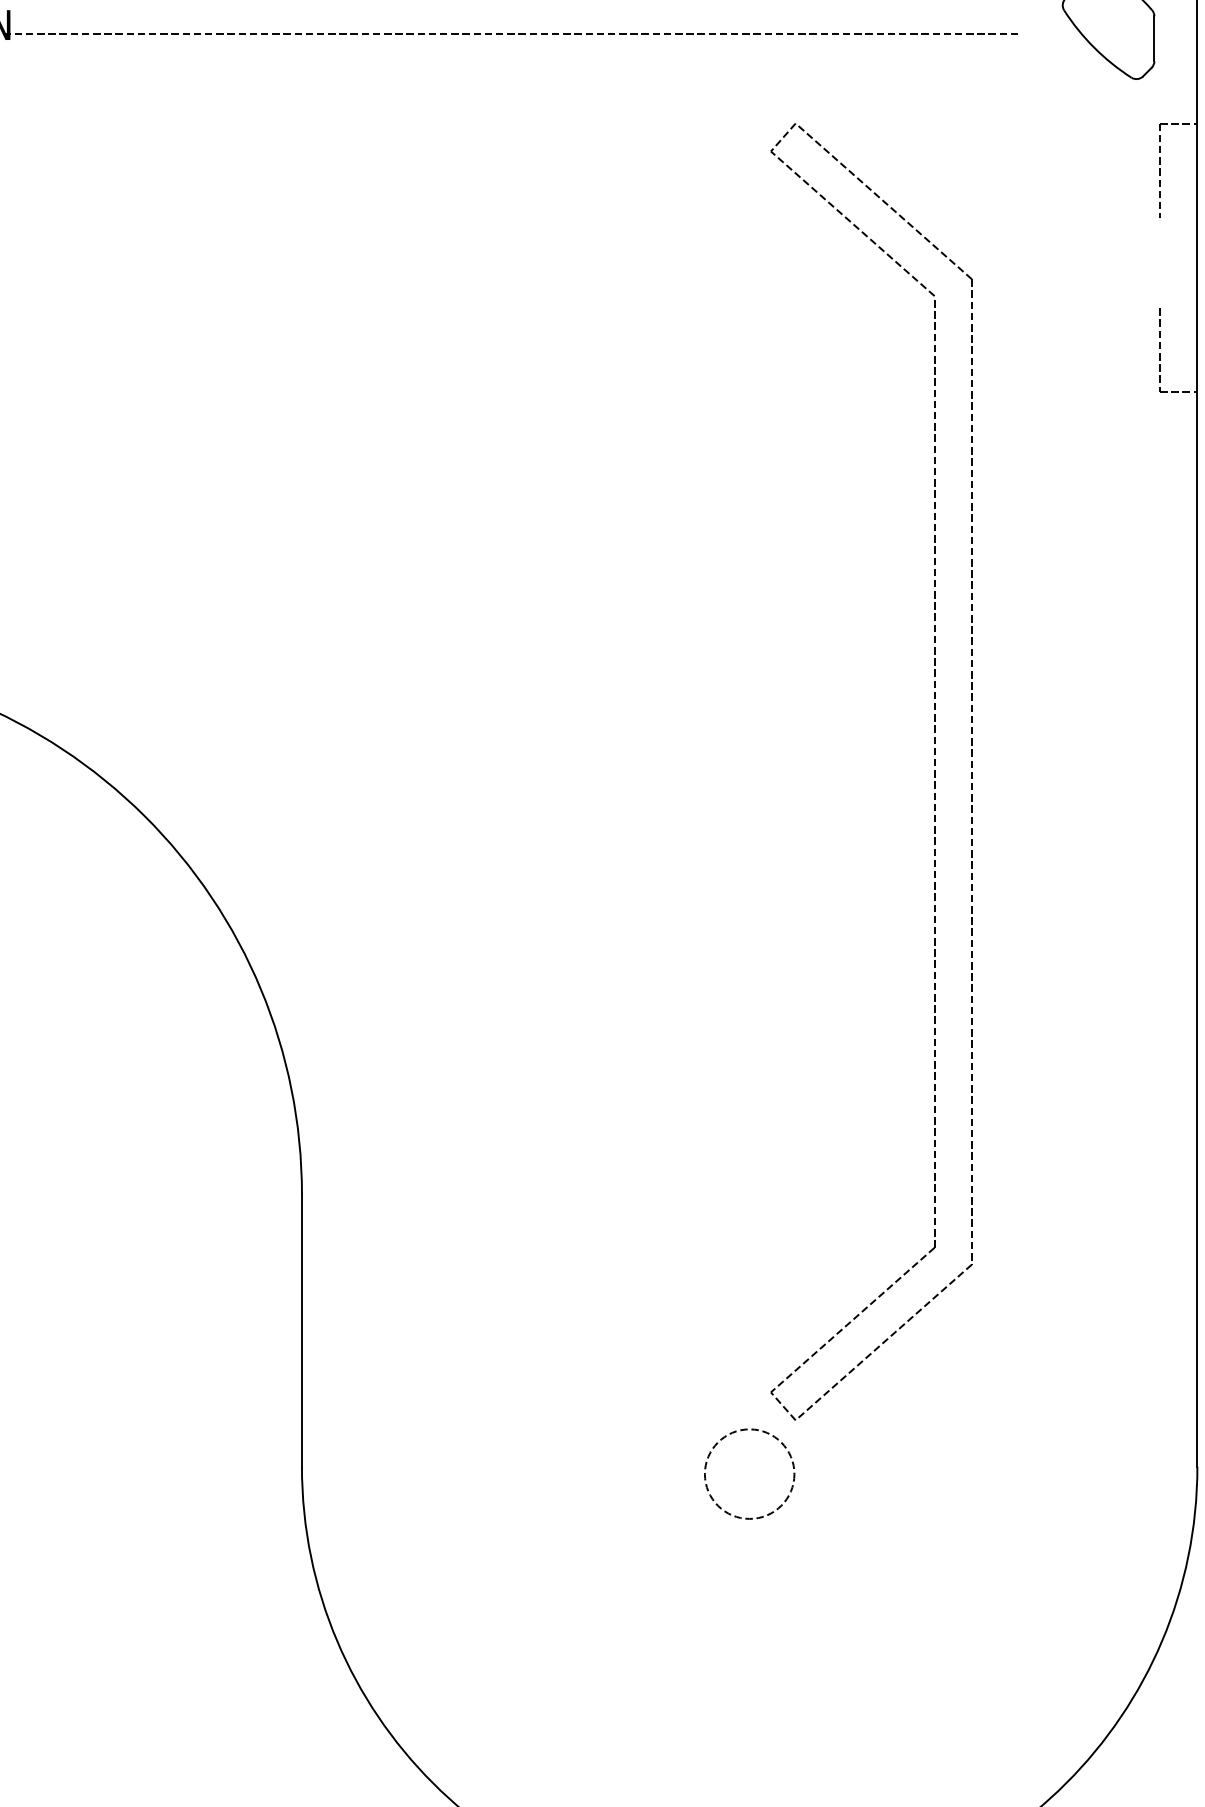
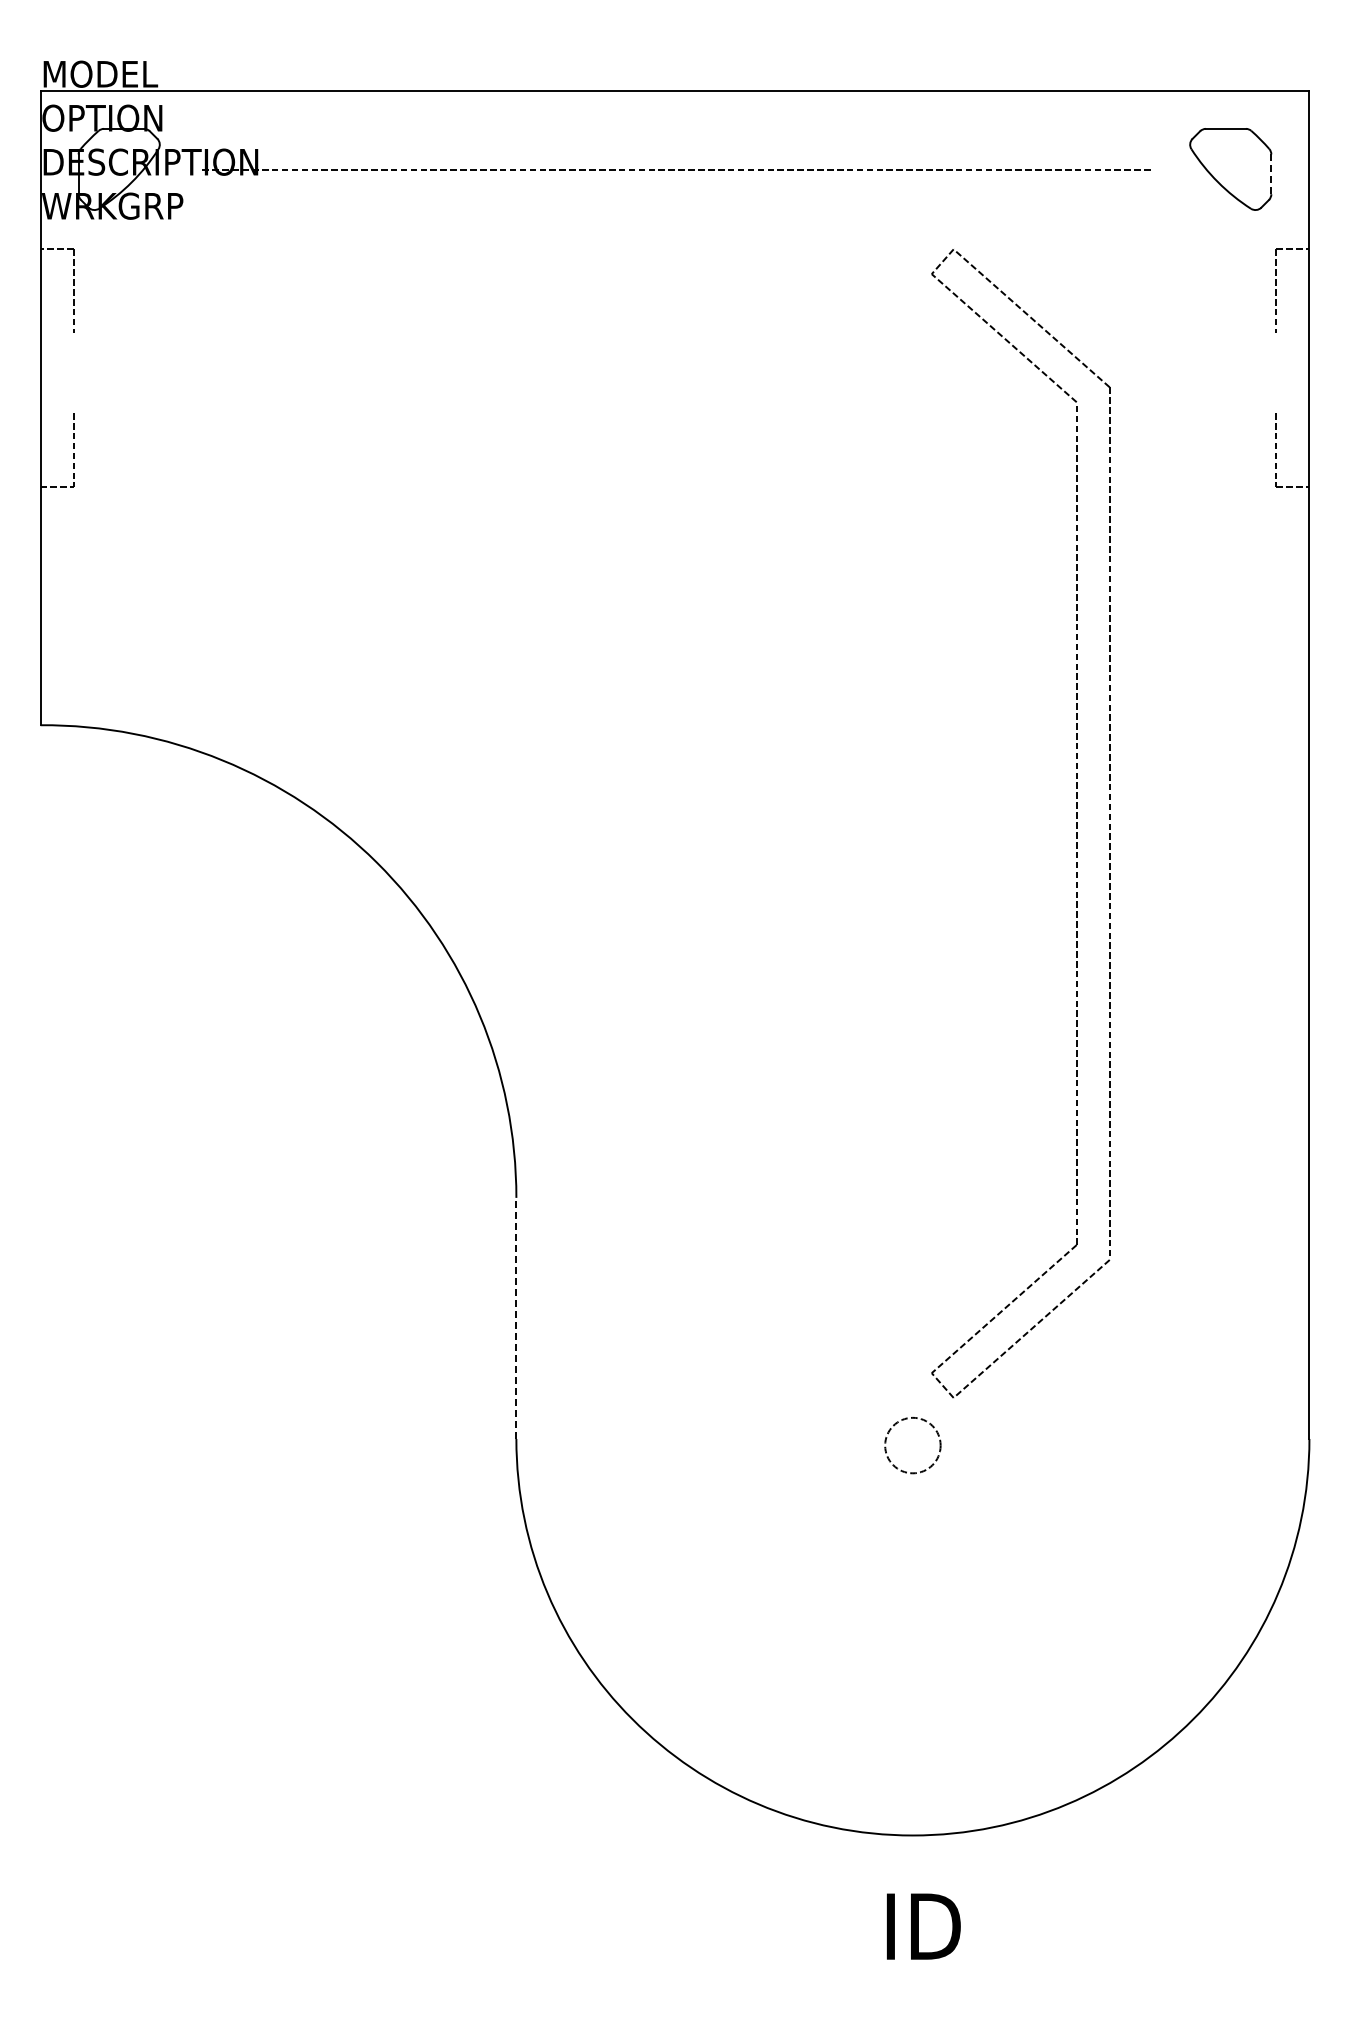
line: (1154, 38) -> (1271, 174), solid -> dashed
line: (302, 1330) -> (516, 1318), solid -> dashed
circle: (749, 1474) -> (912, 1445), size x0.7

